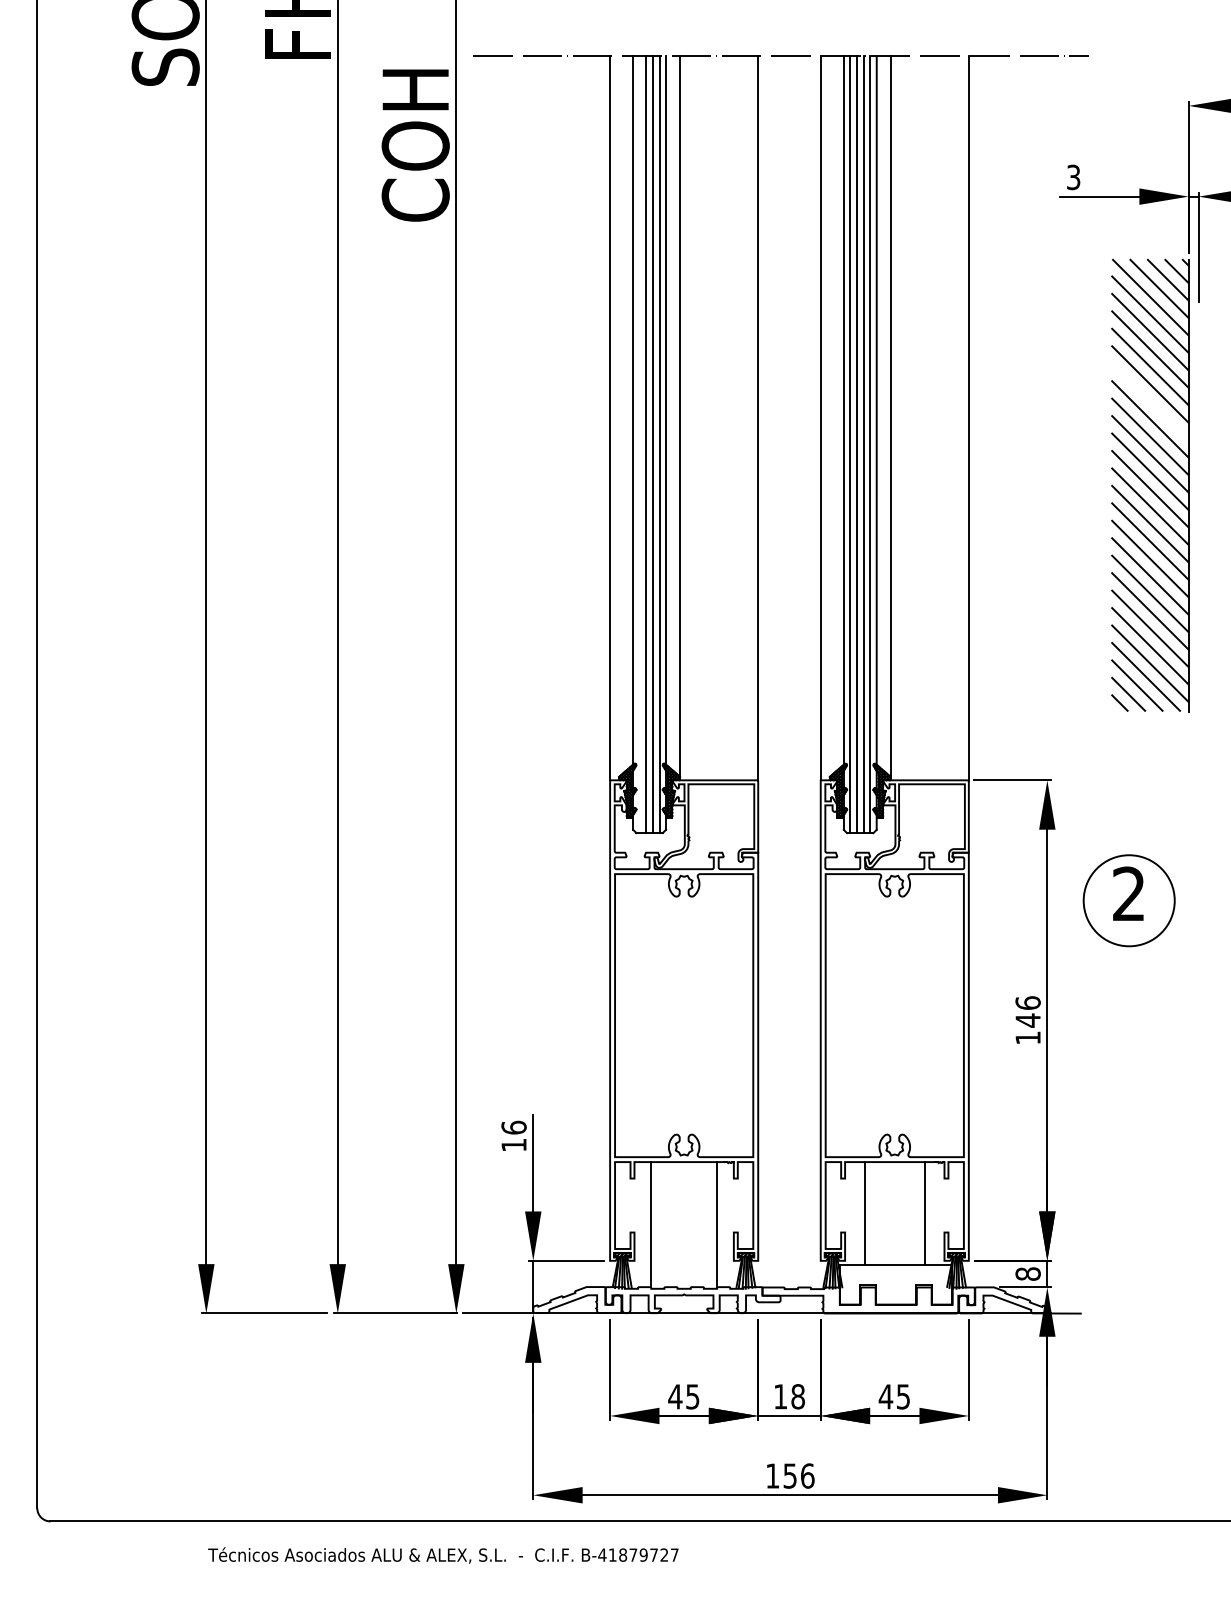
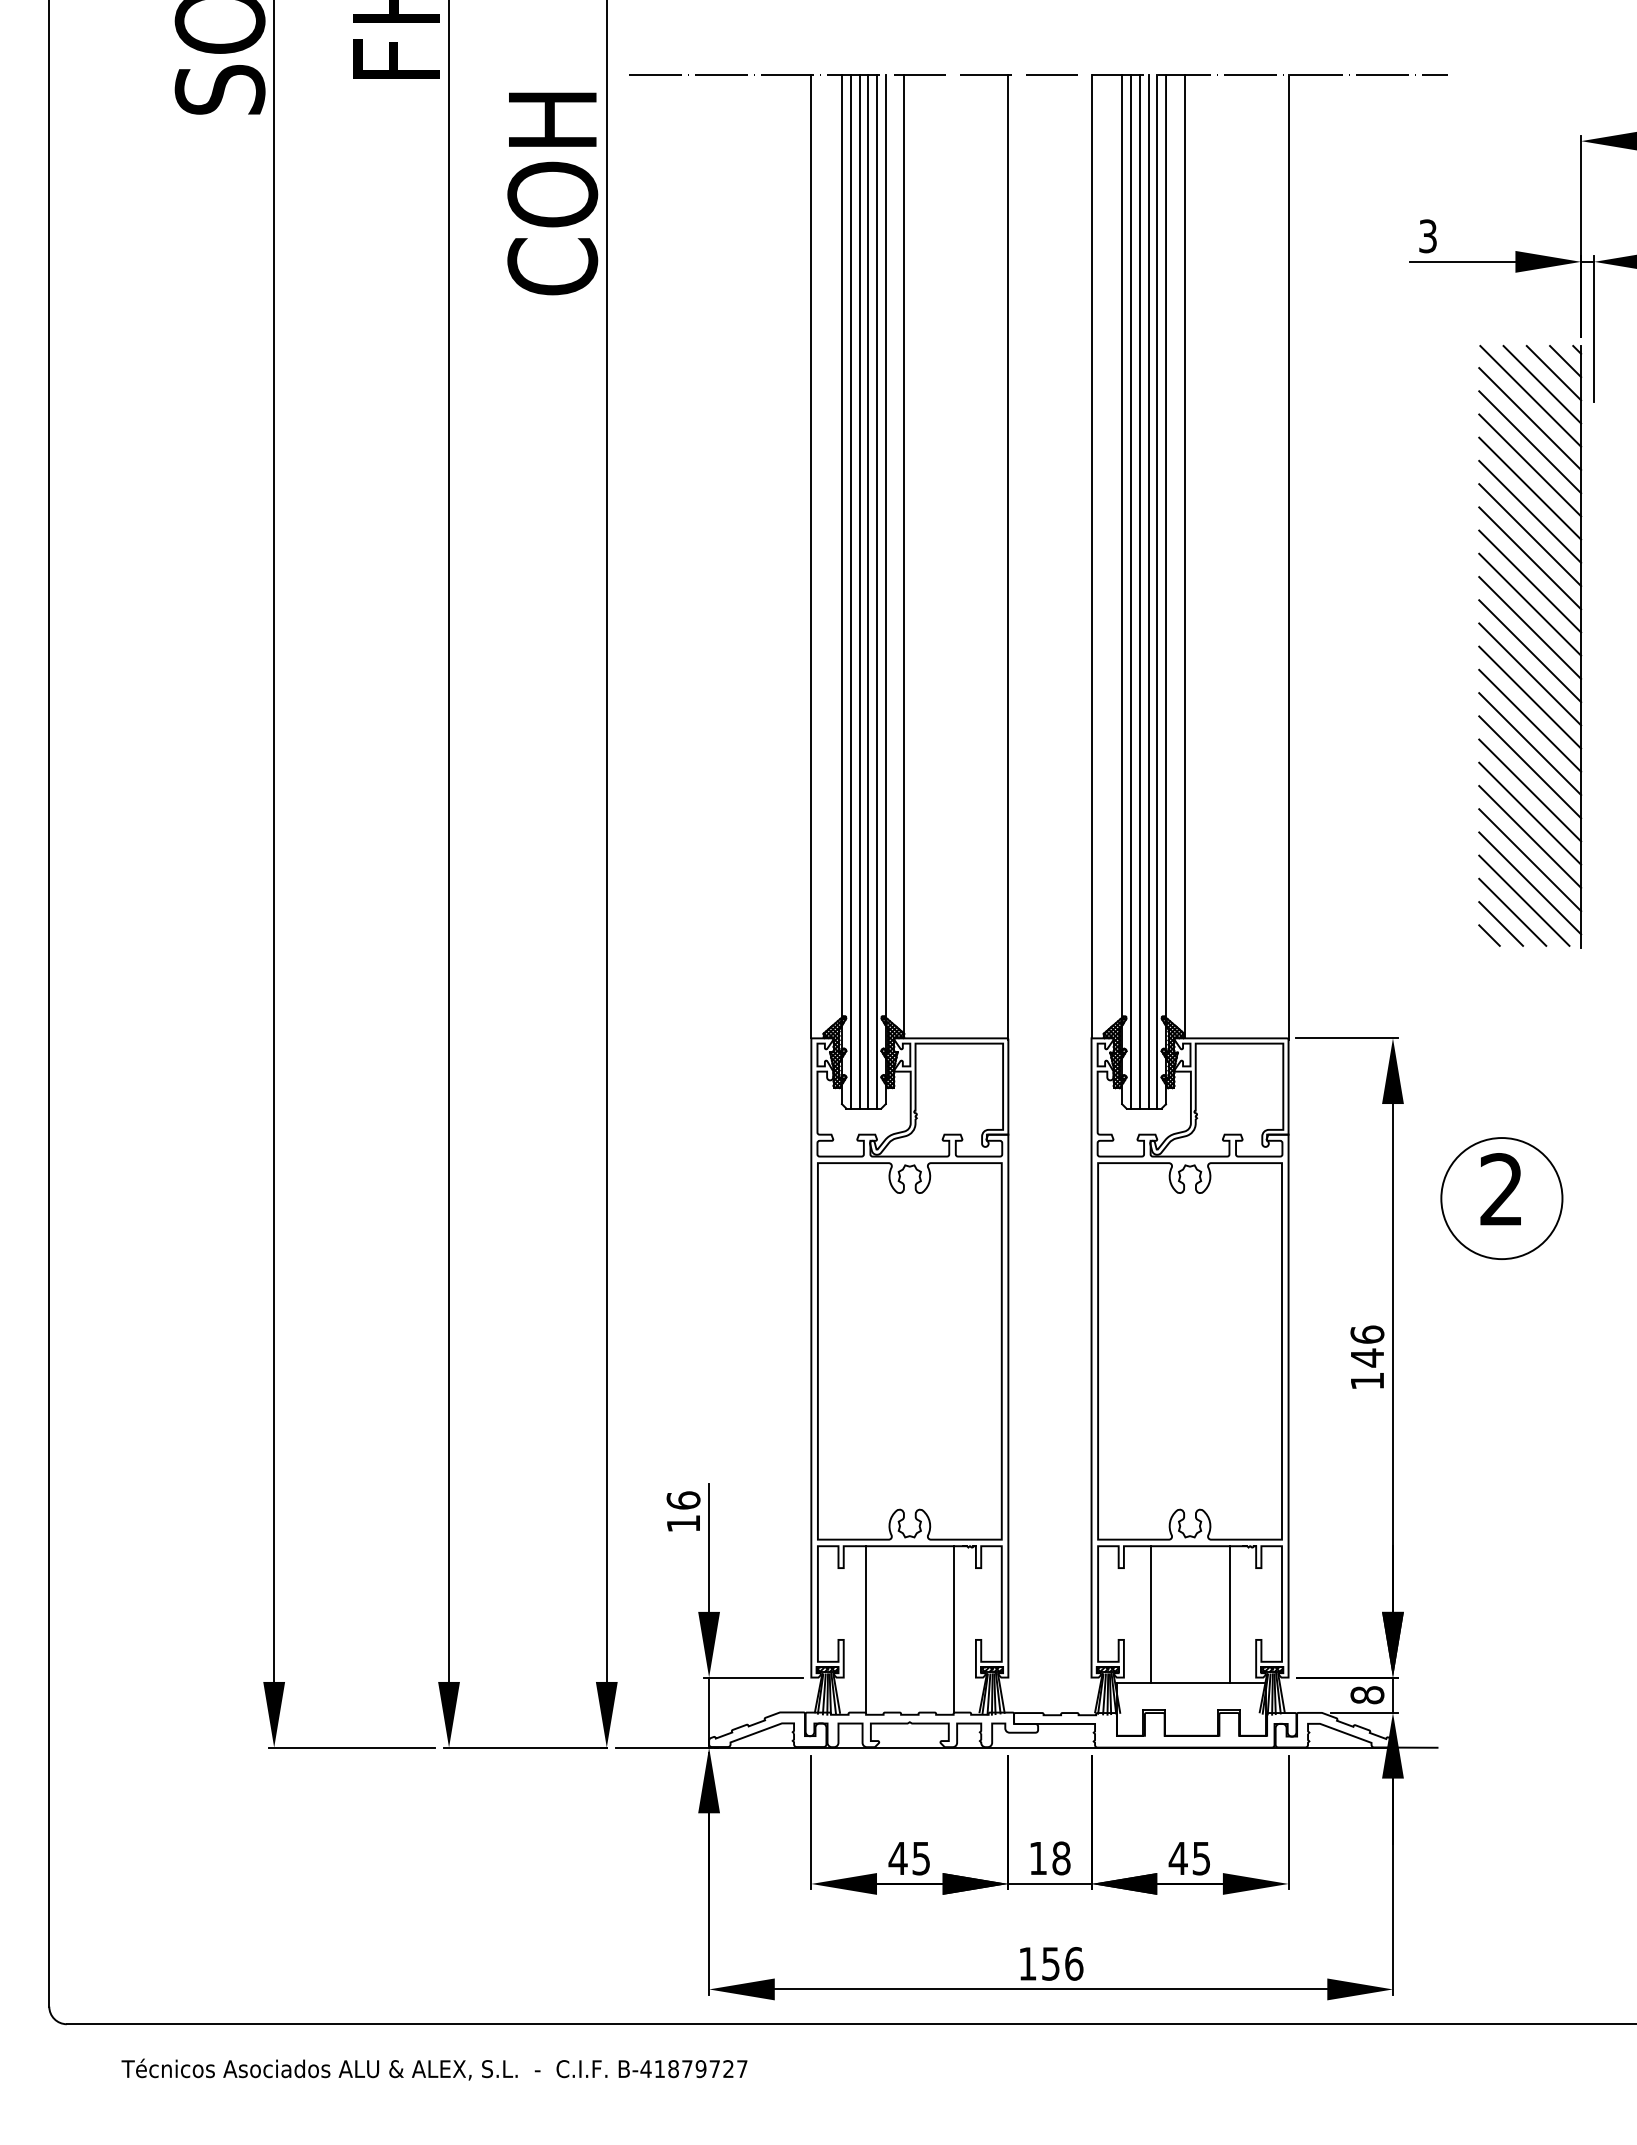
line: (1150, 402) -> (1530, 535), added
line: (639, 444) -> (850, 591), added
text: (443, 1555) -> (434, 2069), moved

